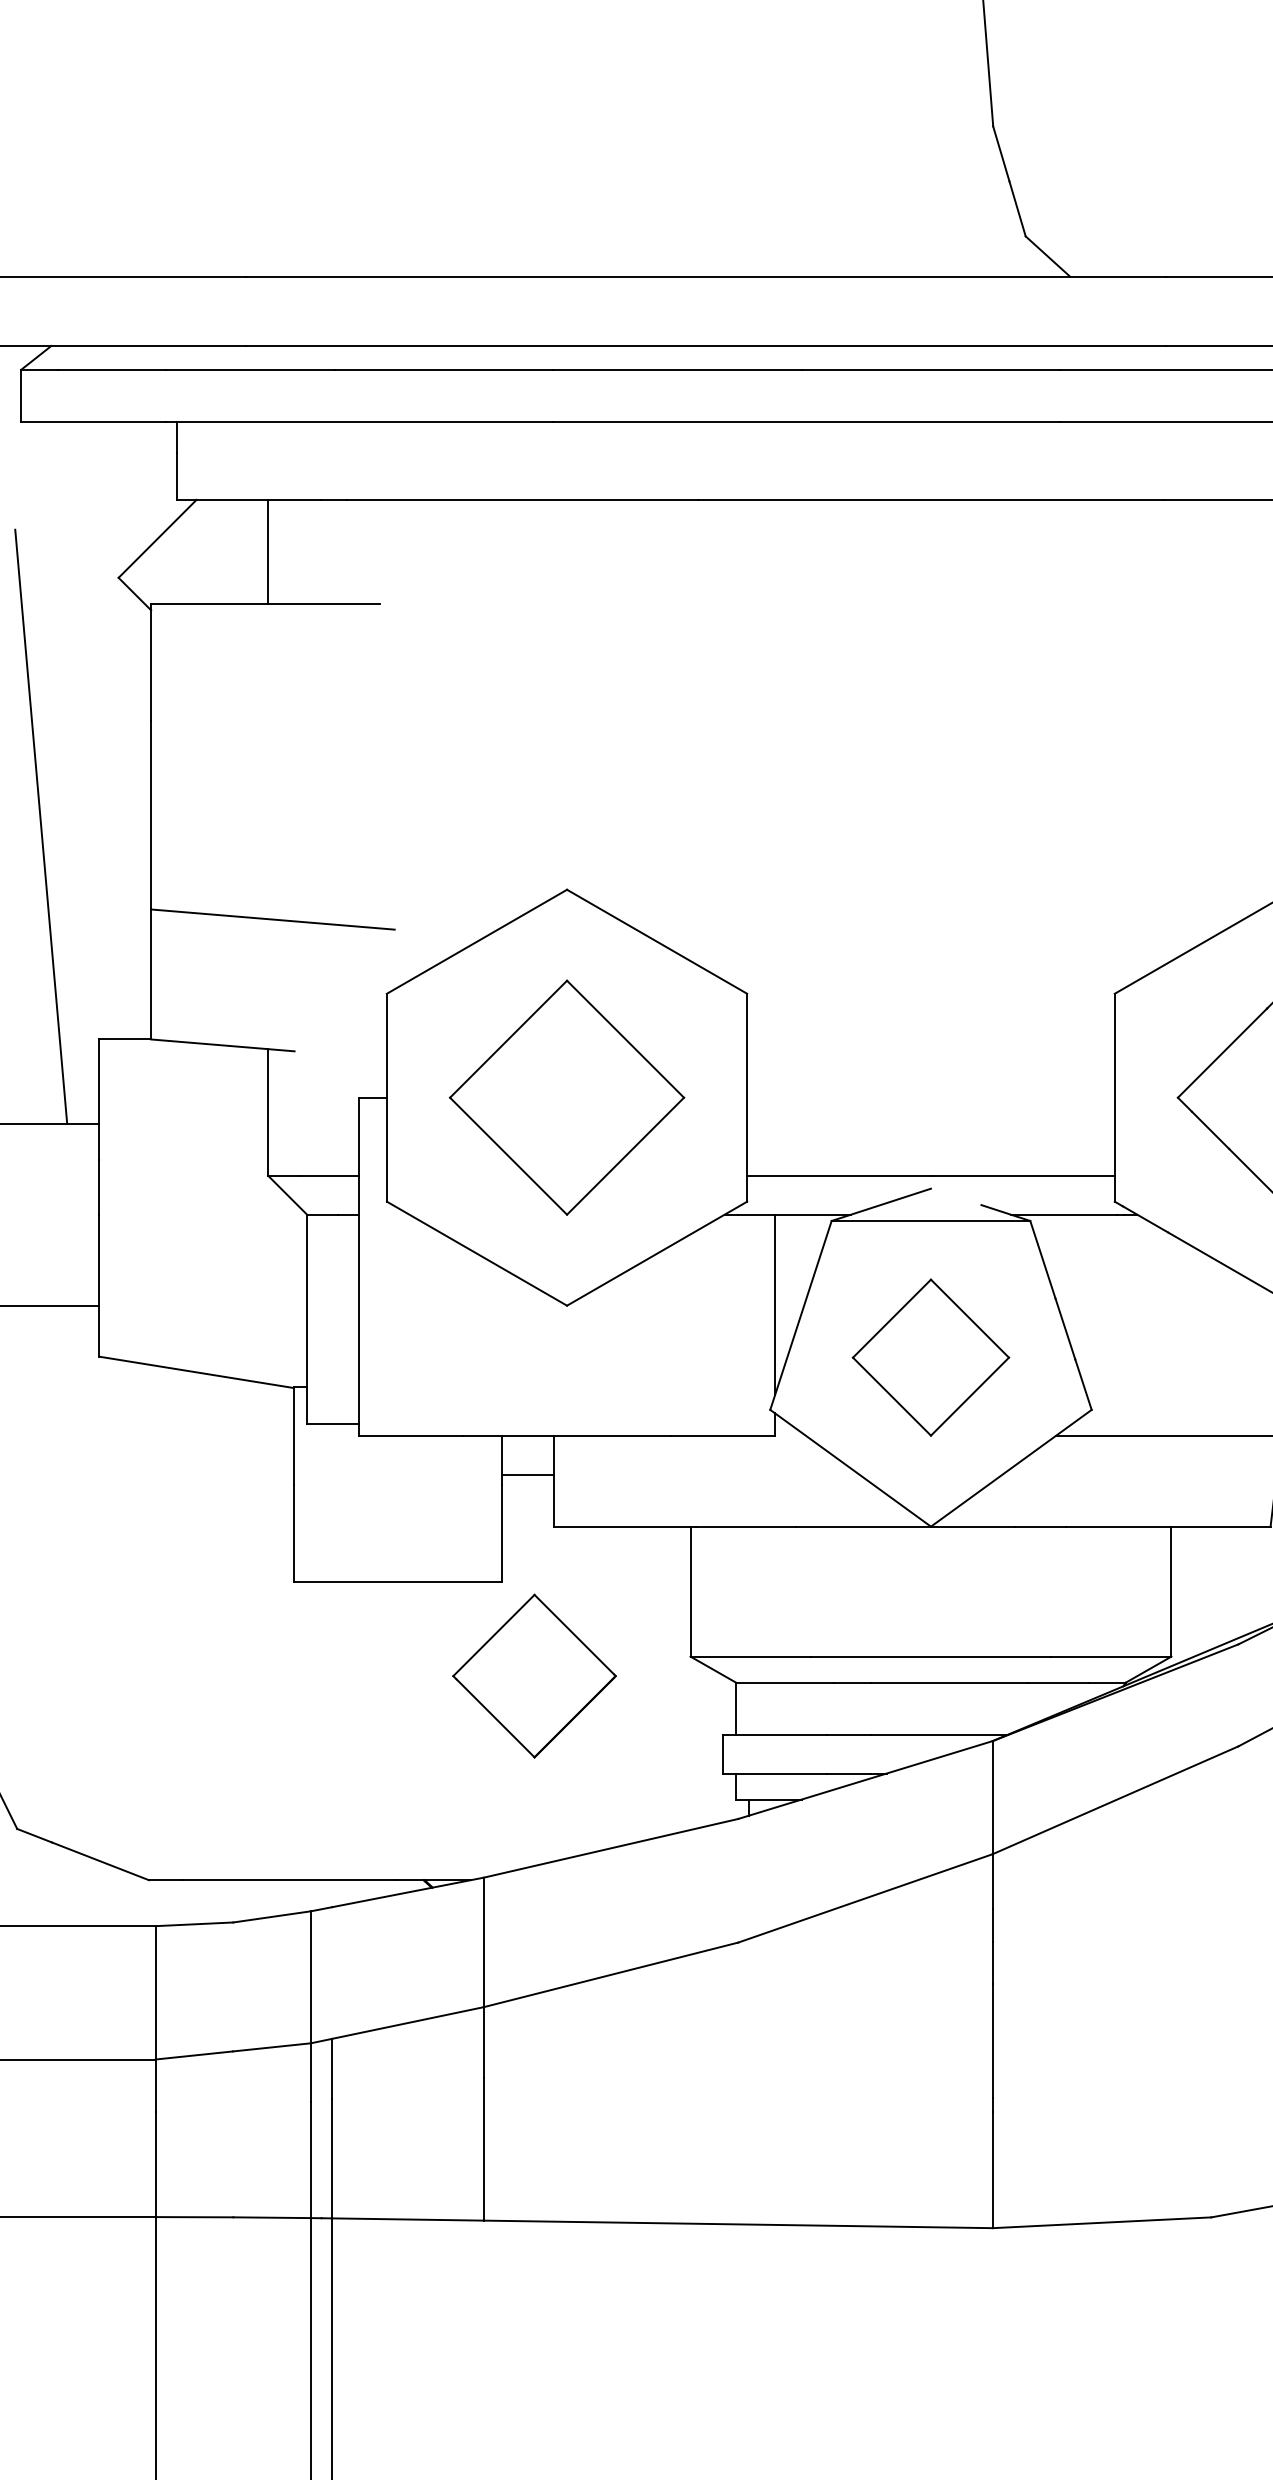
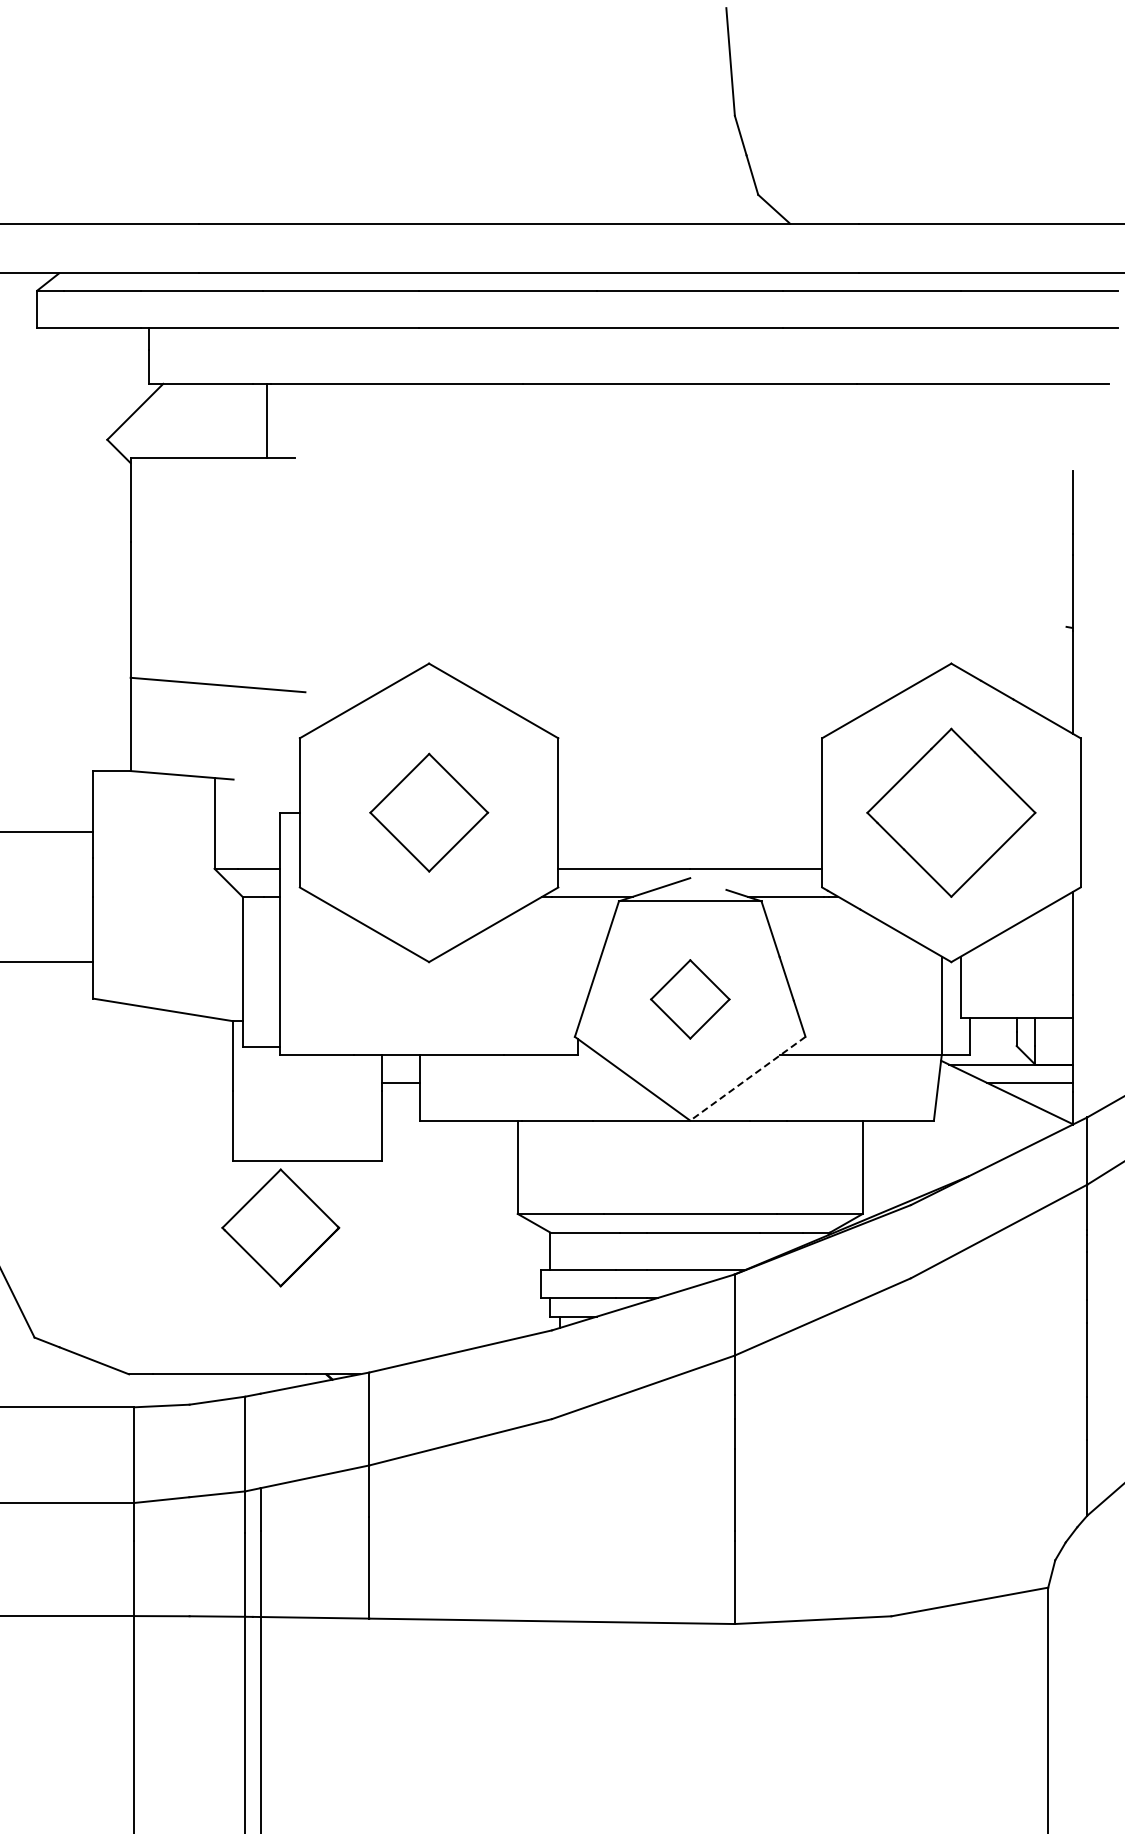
line: (267, 550) -> (266, 420), moved
line: (40, 826) -> (51, 618), removed
part: (567, 1097) -> (429, 812), size x0.7
line: (775, 1304) -> (578, 961), removed
part: (931, 1357) -> (690, 999), size x0.7
line: (1010, 1469) -> (747, 1079), solid -> dashed
part: (534, 1675) -> (280, 1227), moved

